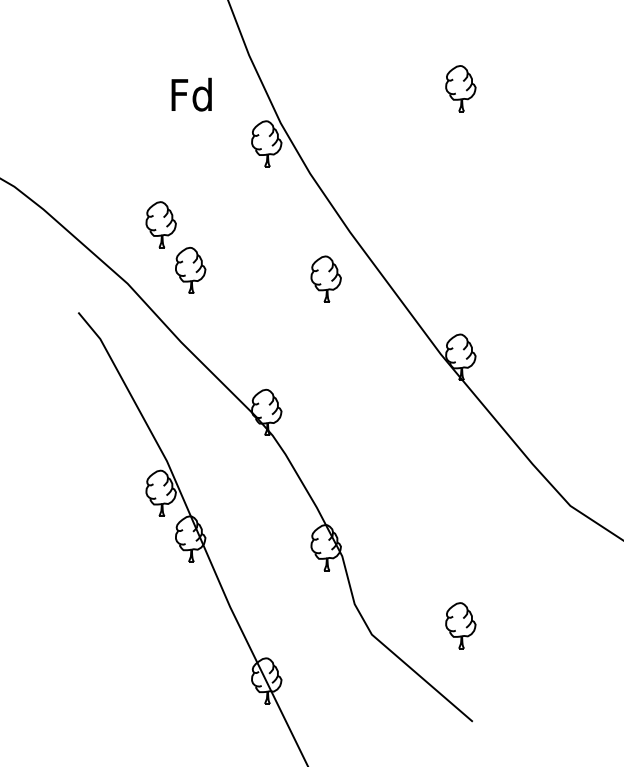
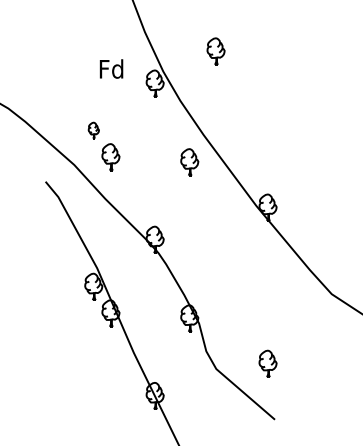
part: (459, 88) -> (215, 51), moved
text: (191, 93) -> (111, 68), moved
part: (160, 224) -> (93, 130), size x0.6

